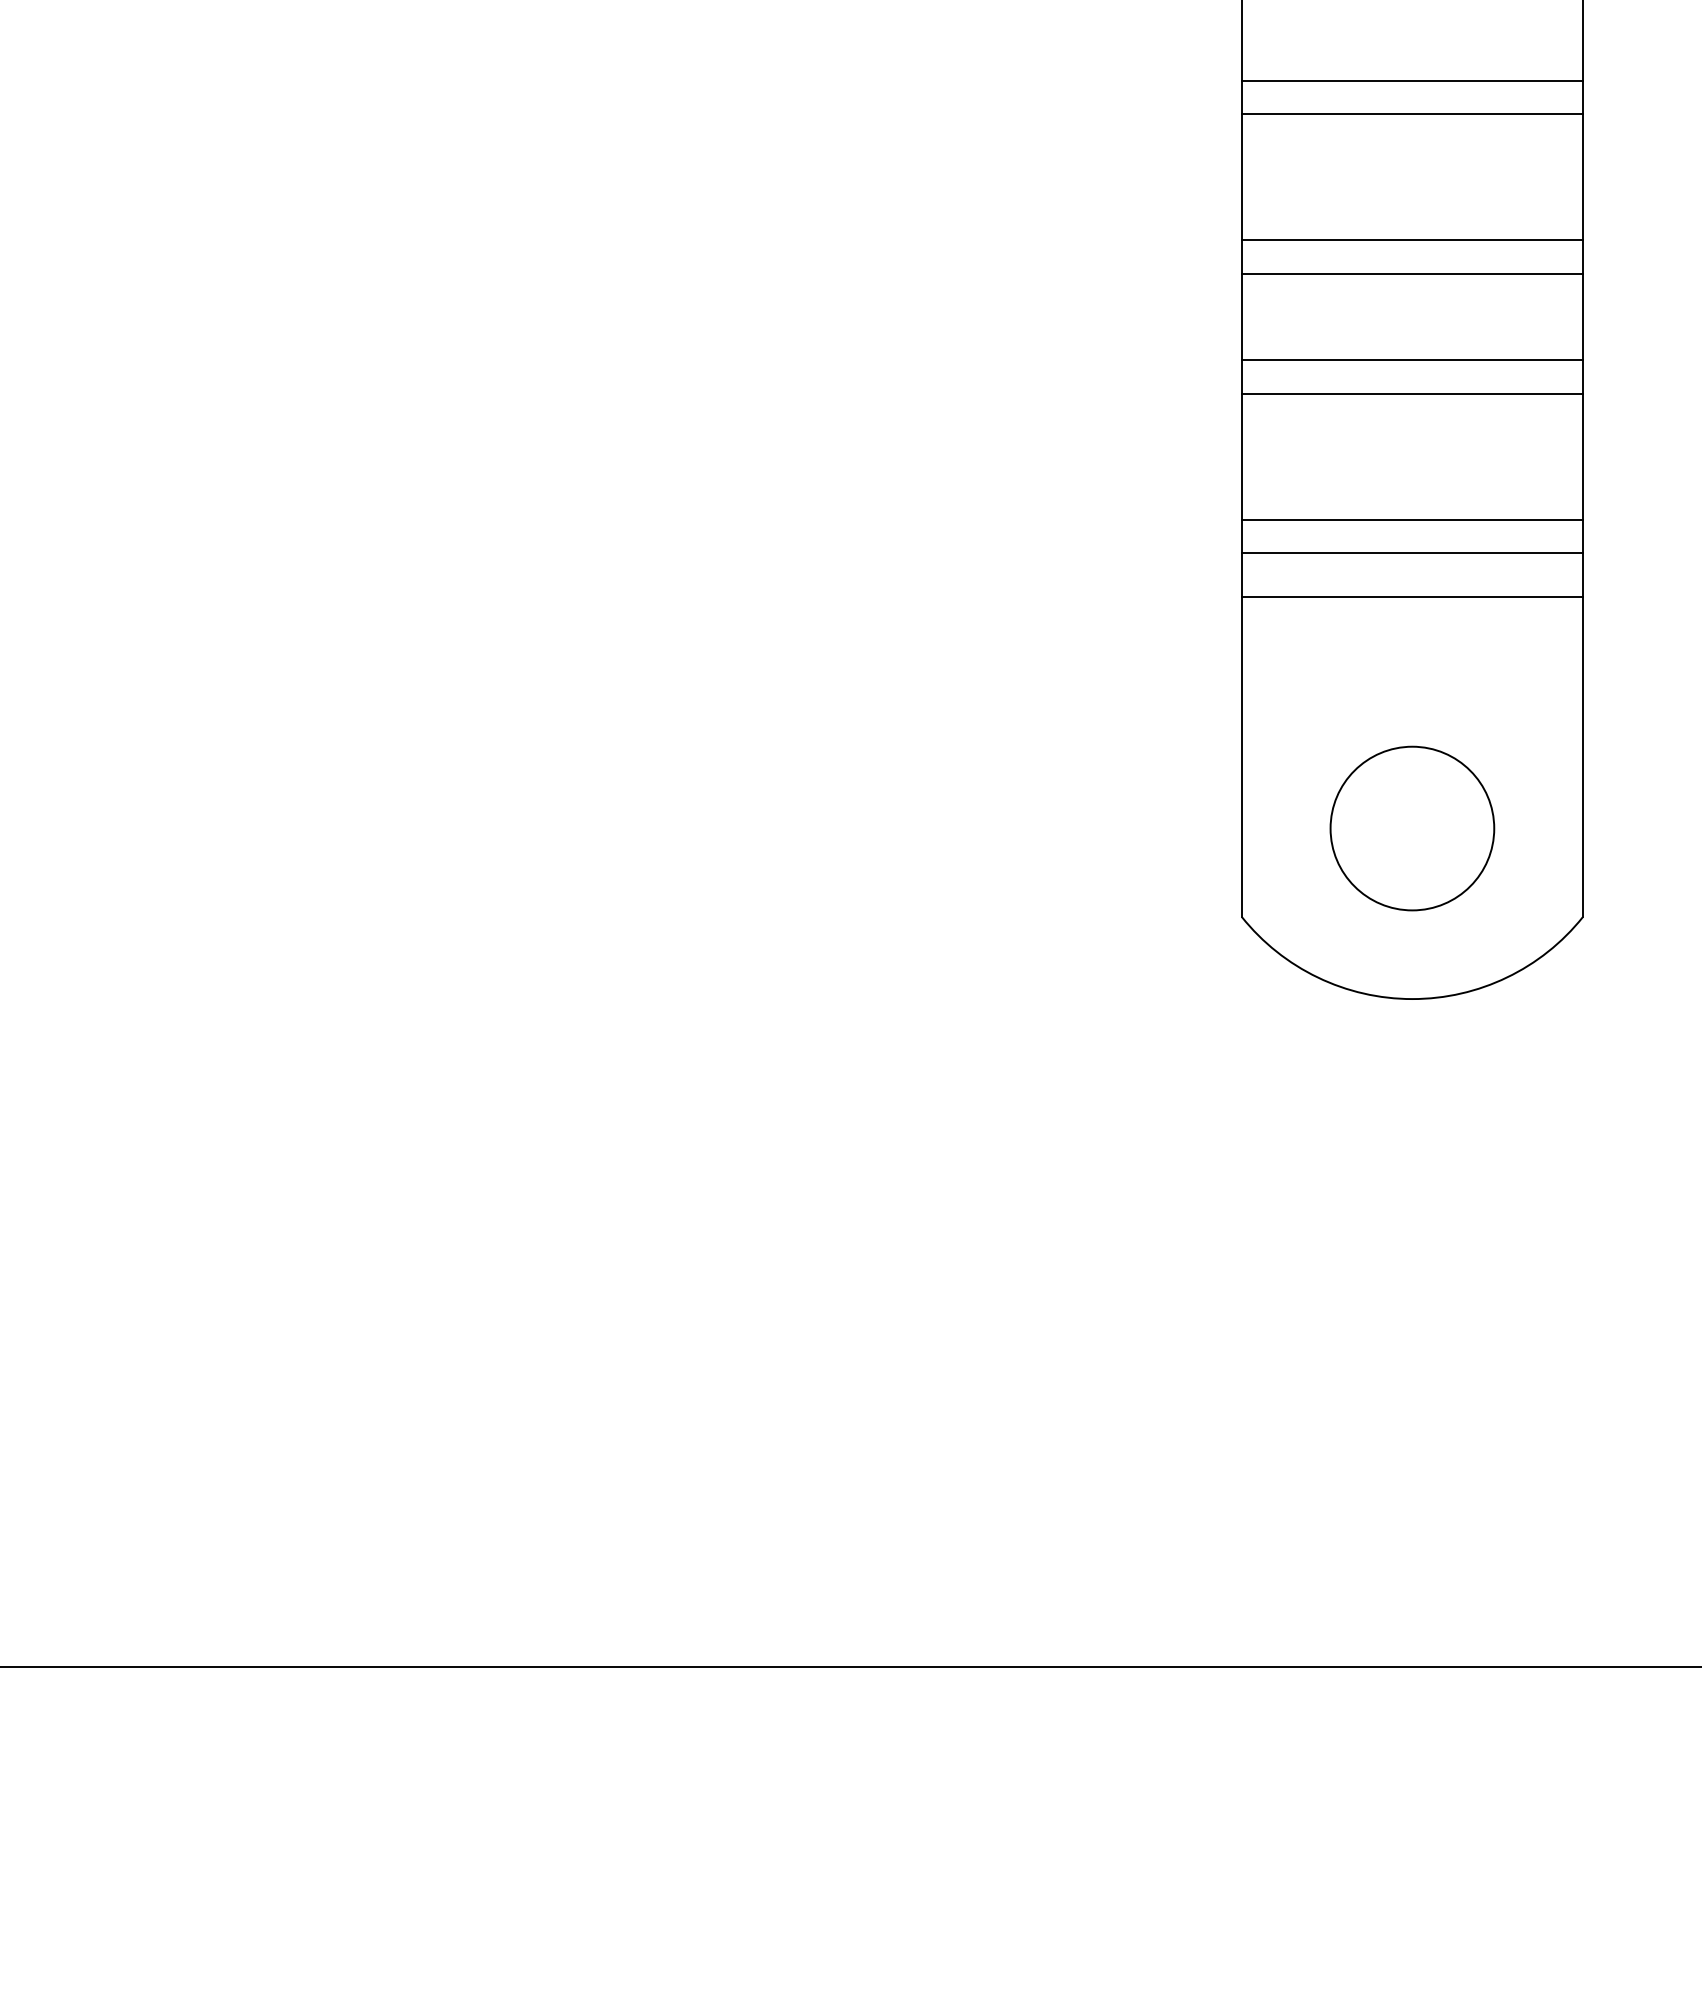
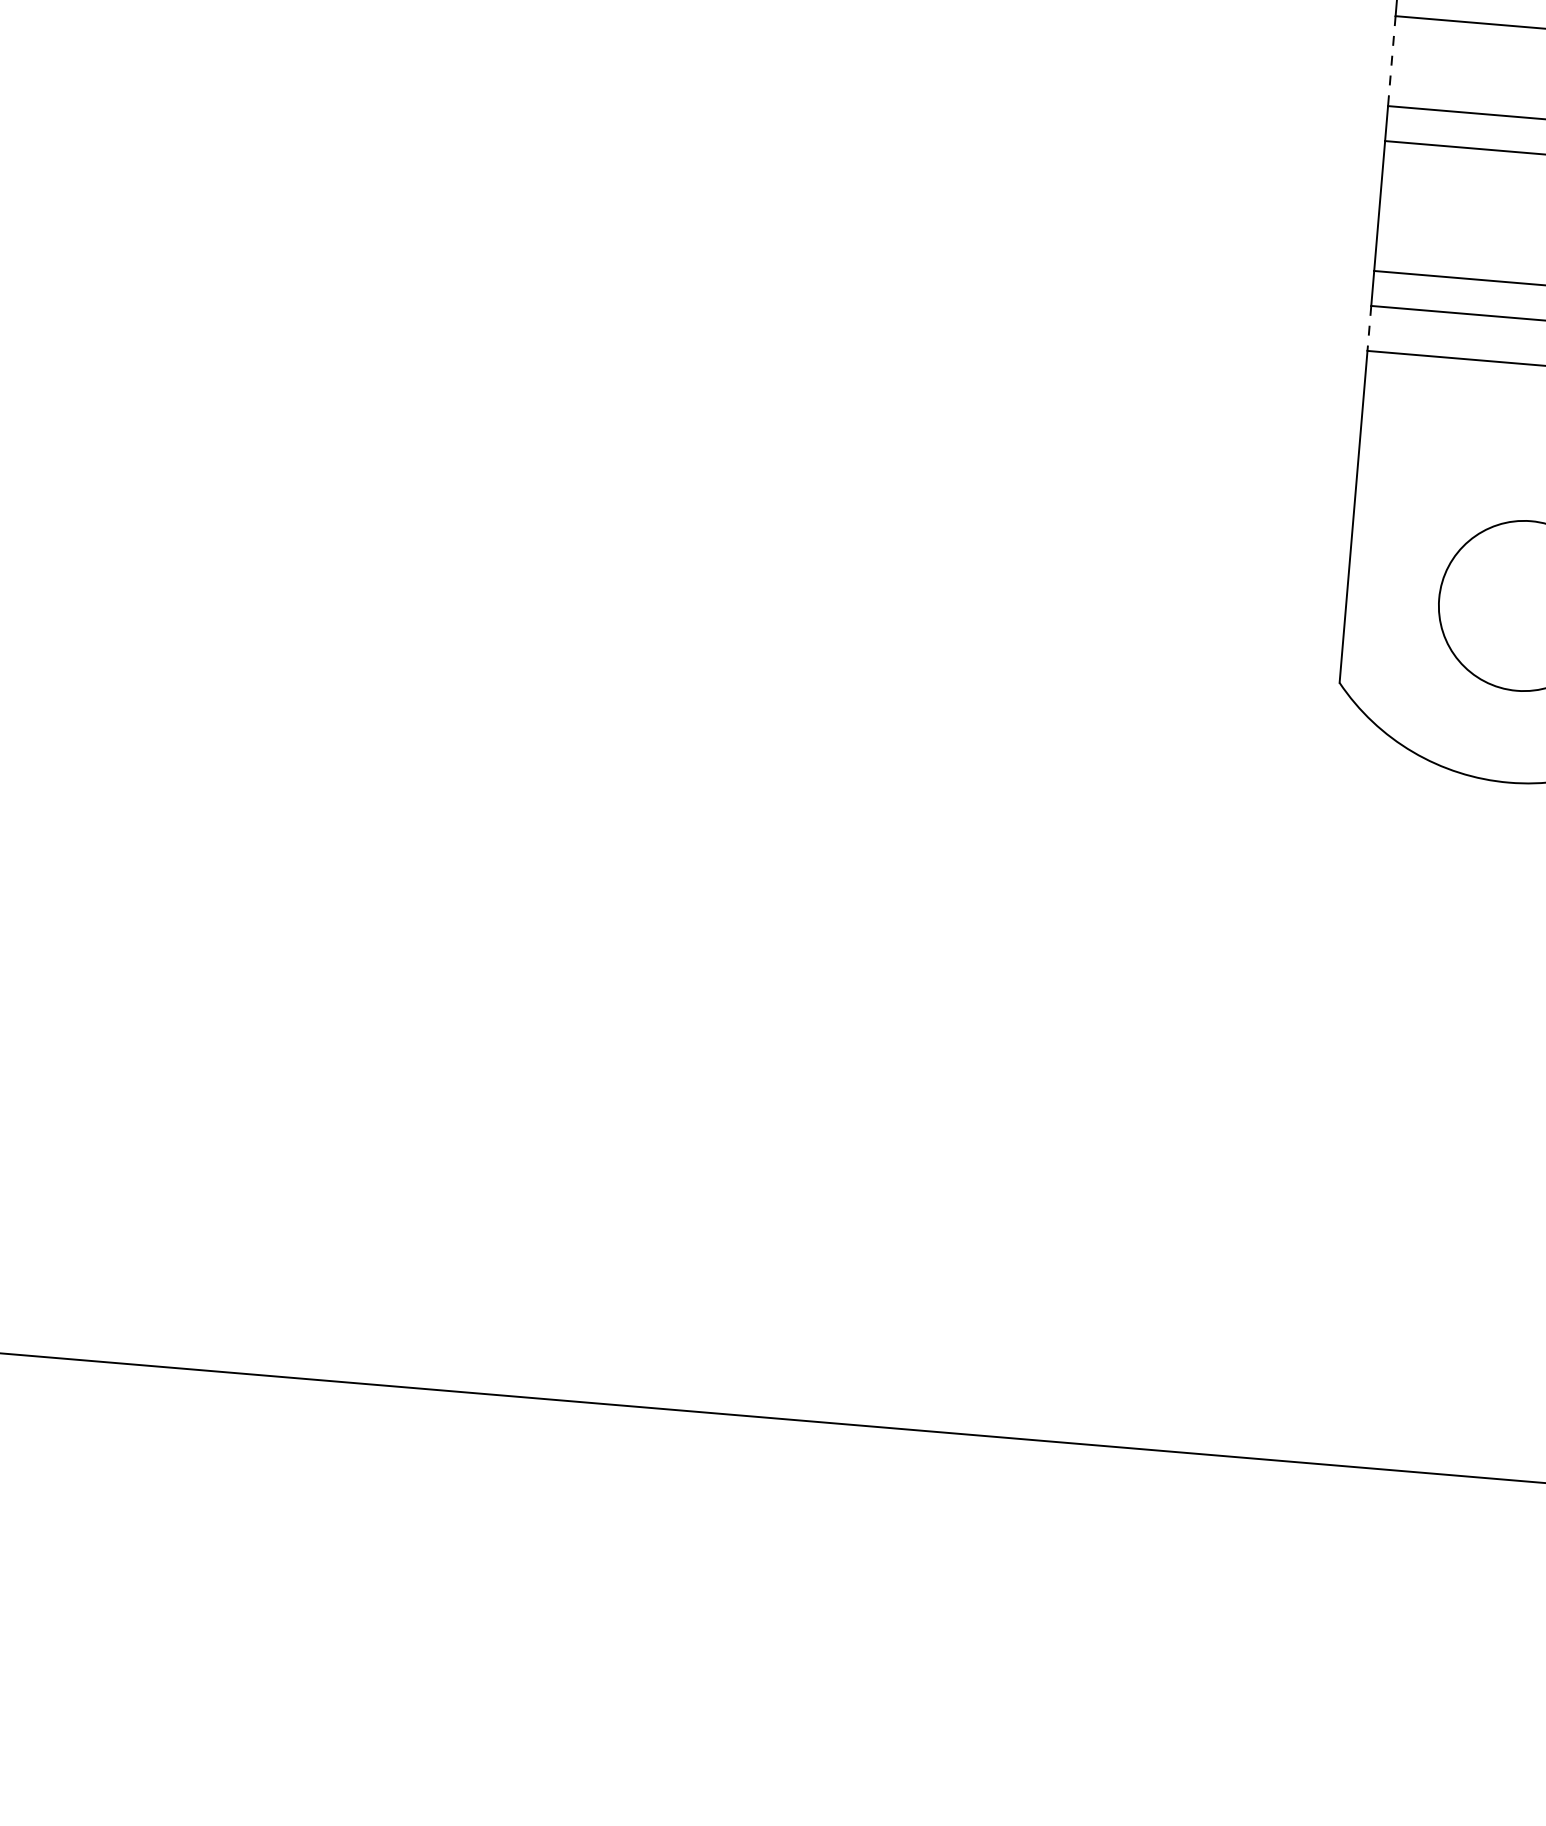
line: (1241, 317) -> (1391, 61), solid -> dashed
line: (1241, 574) -> (1368, 327), solid -> dashed

